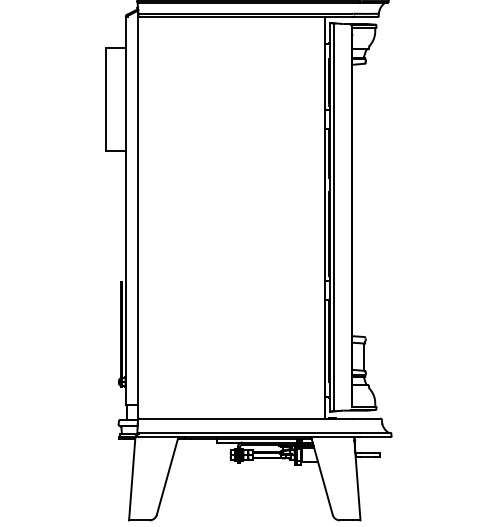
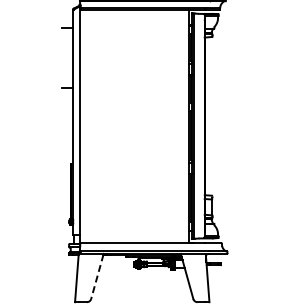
line: (105, 99) -> (61, 57), removed
line: (167, 477) -> (97, 277), solid -> dashed

